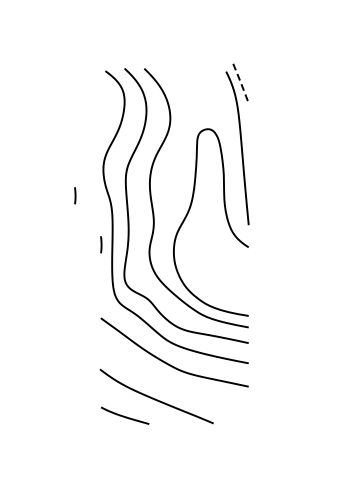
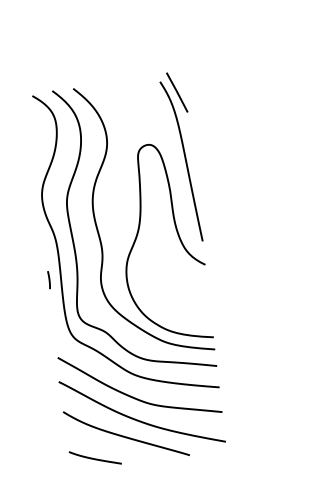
line: (241, 83) -> (177, 92), dashed -> solid
line: (75, 195) -> (15, 231), removed
curve: (169, 384) -> (138, 419), added

